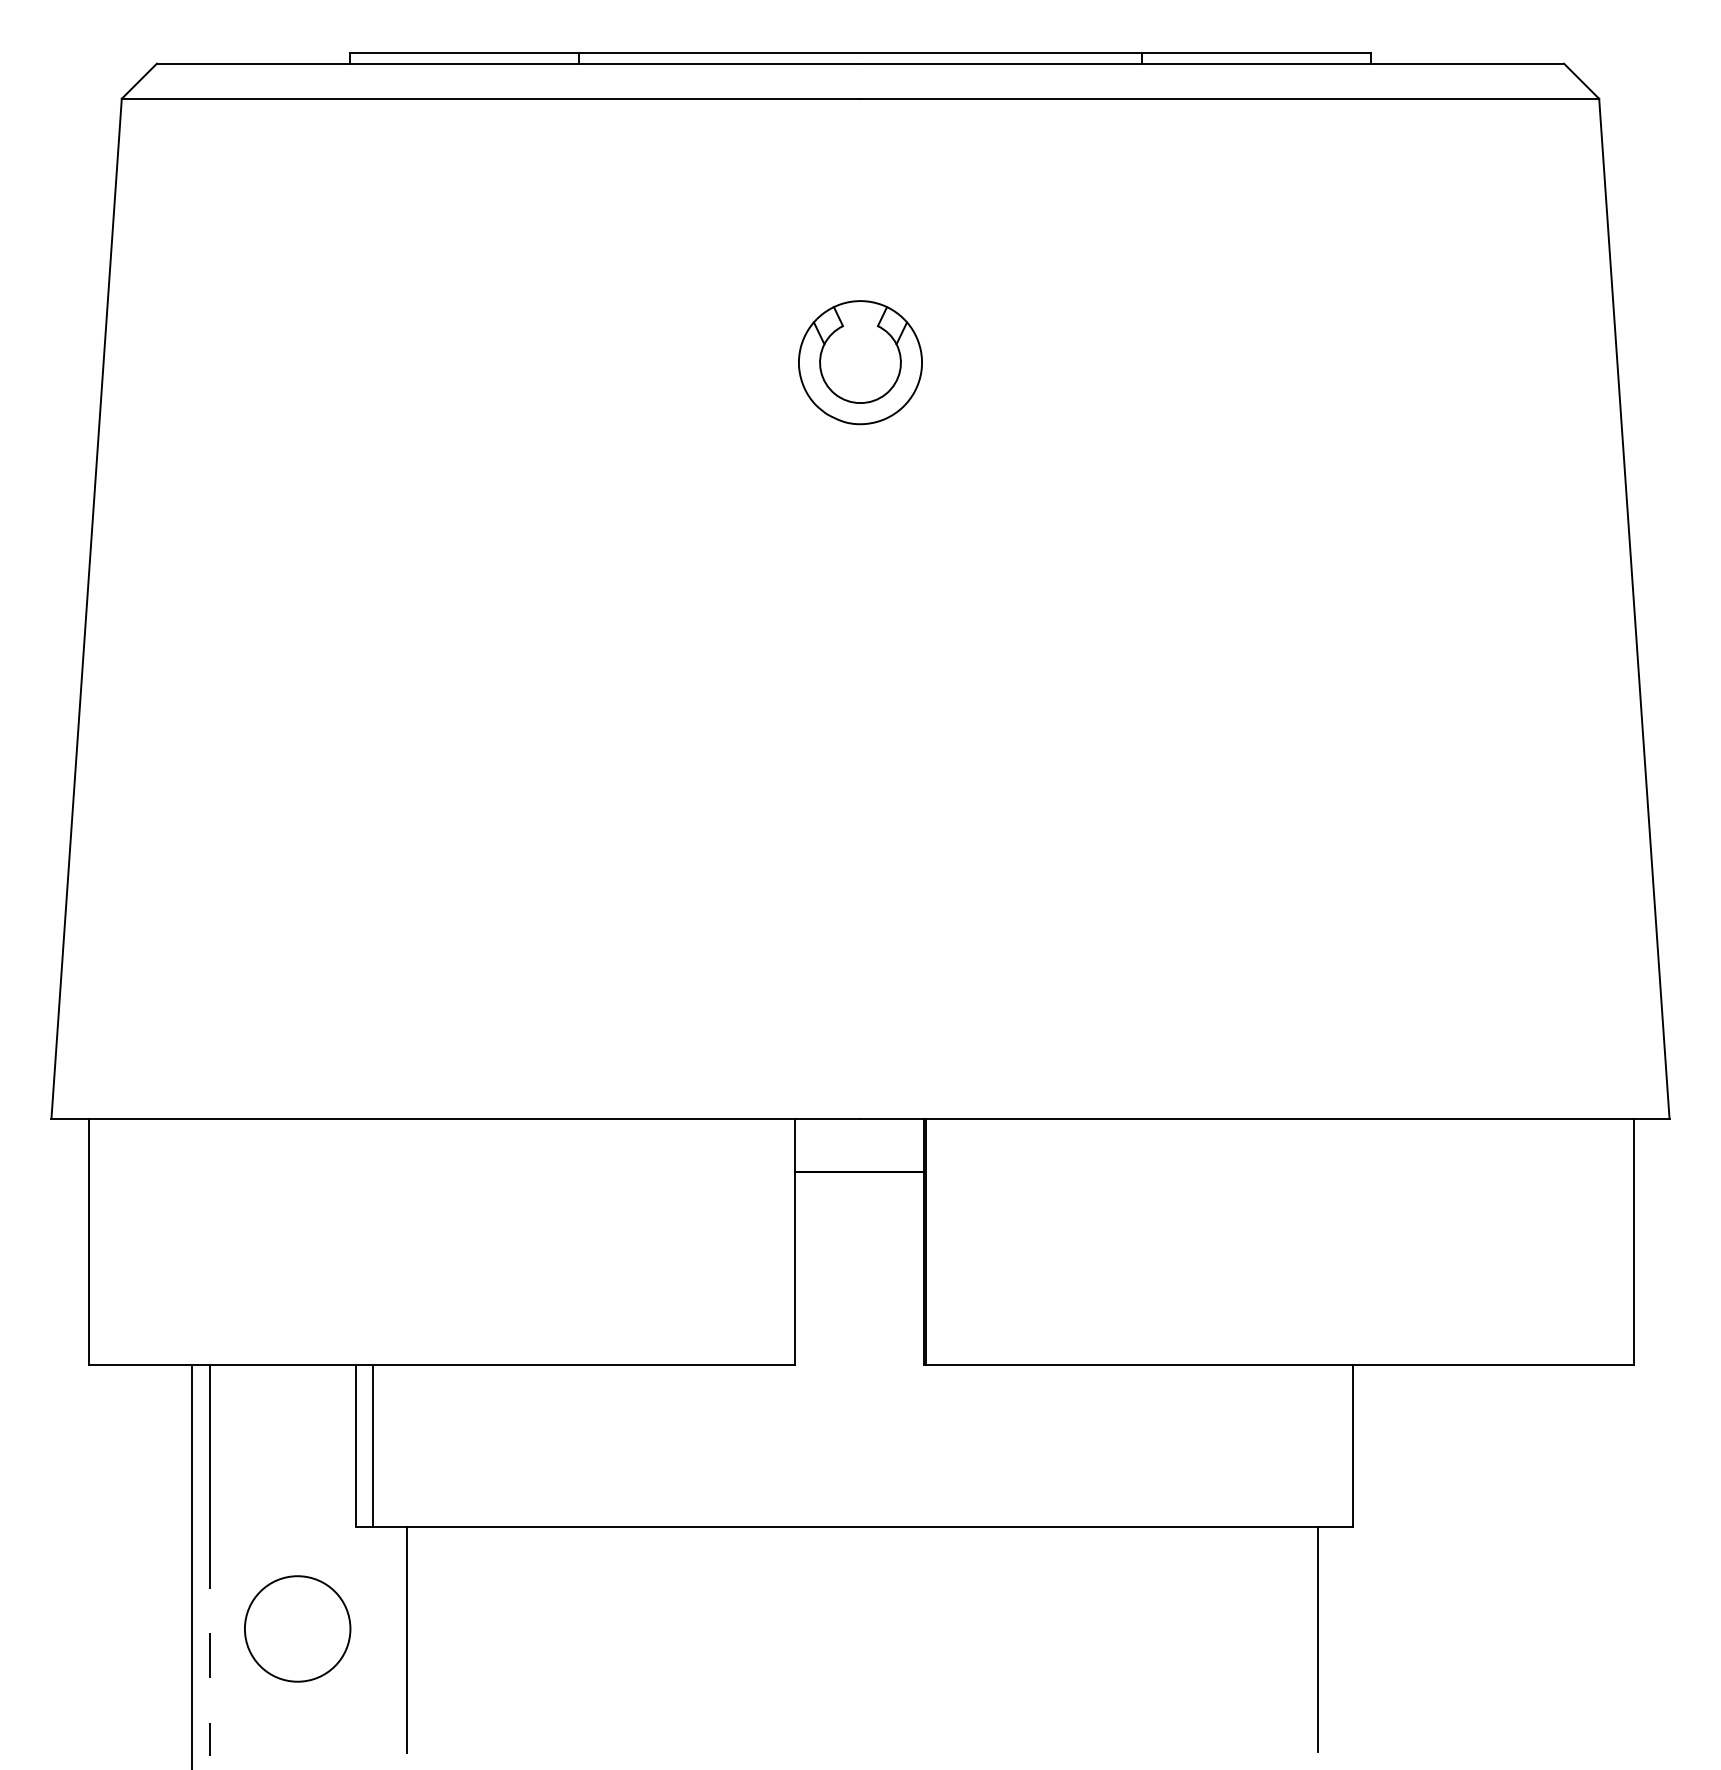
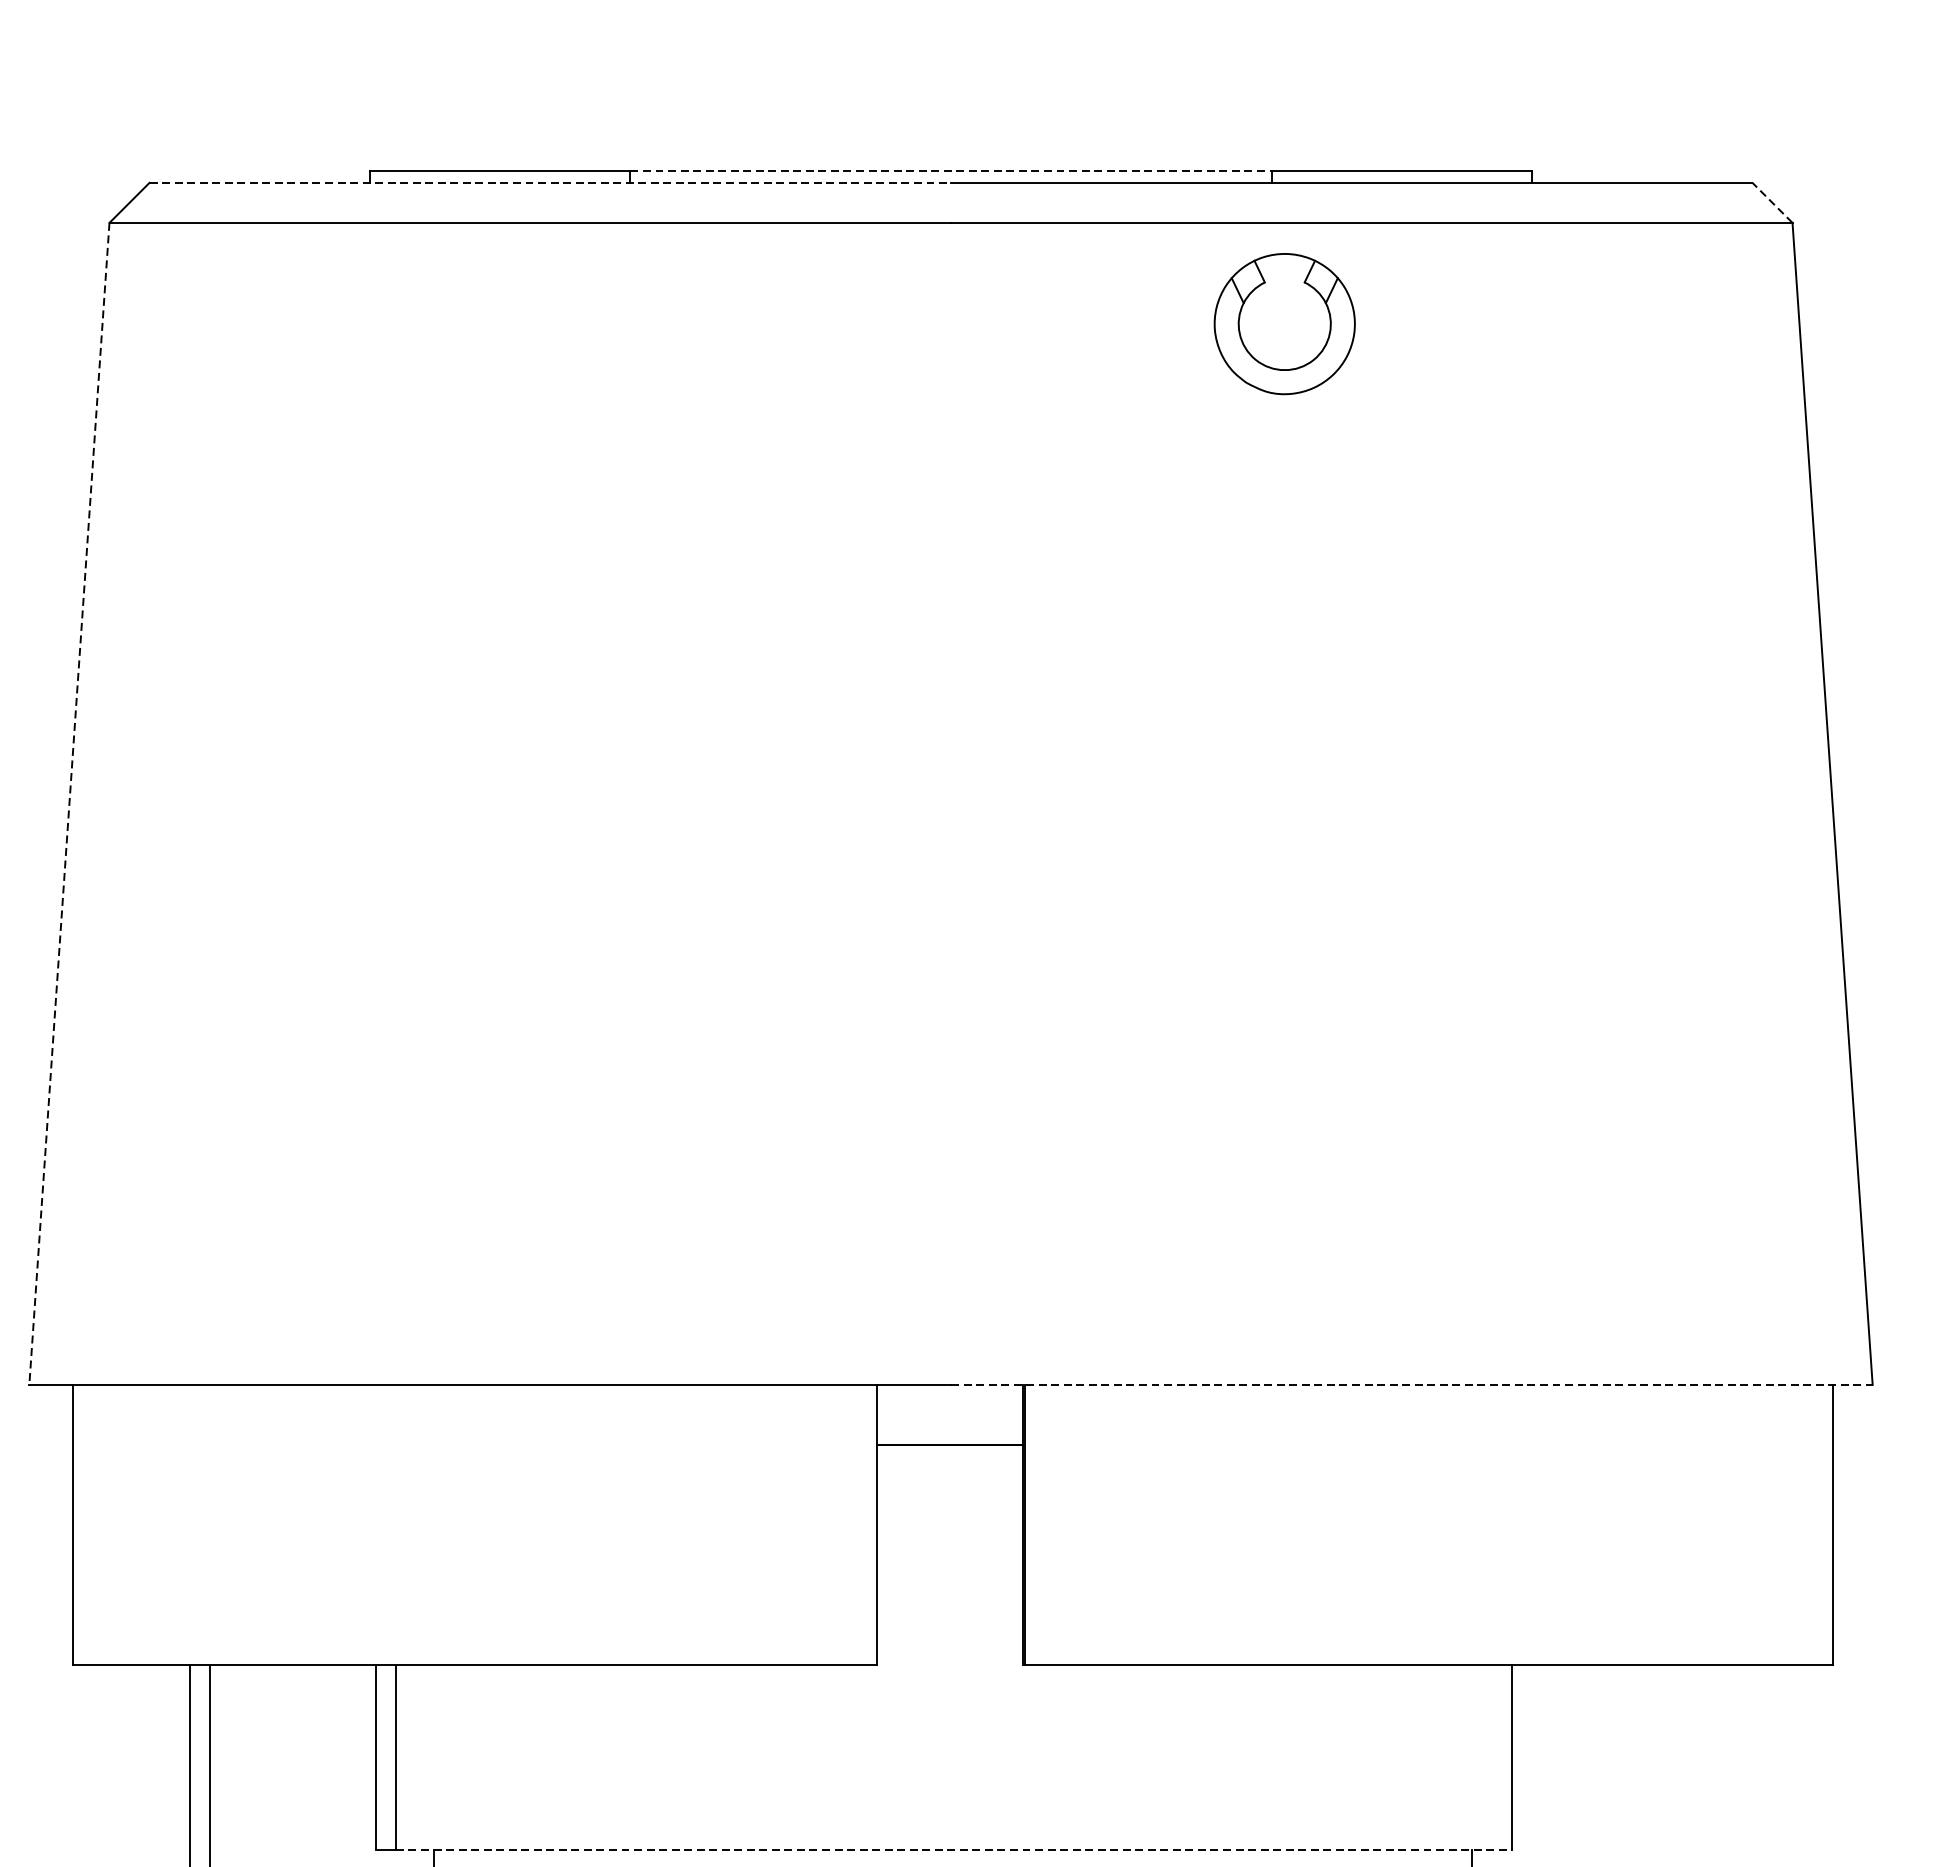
line: (861, 53) -> (952, 171), solid -> dashed
line: (508, 63) -> (550, 182), solid -> dashed
line: (1581, 81) -> (1772, 203), solid -> dashed
part: (860, 362) -> (1284, 323), moved
line: (86, 609) -> (69, 804), solid -> dashed
line: (1265, 1118) -> (1412, 1384), solid -> dashed
line: (863, 1526) -> (954, 1849), solid -> dashed

